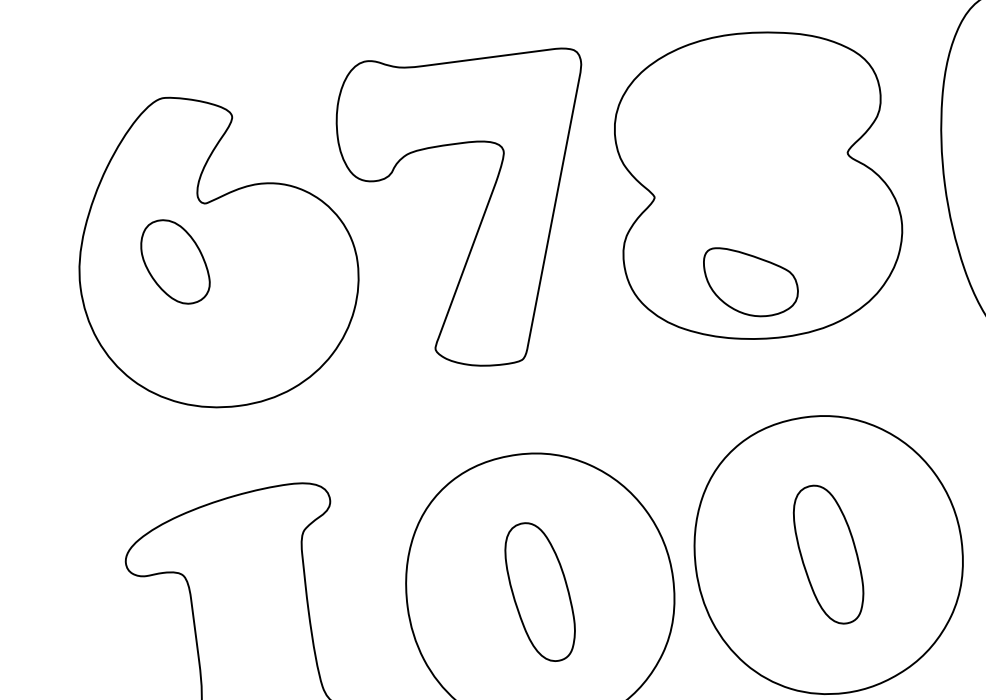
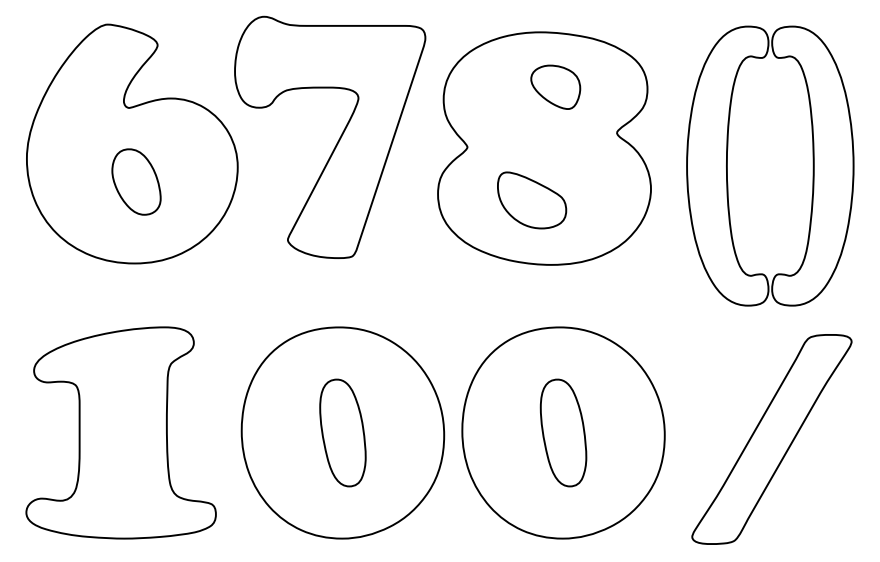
part: (759, 102) -> (555, 86), added
part: (174, 261) -> (136, 181), moved
part: (751, 280) -> (532, 200), moved

